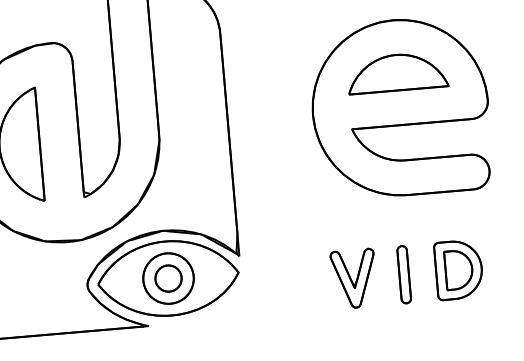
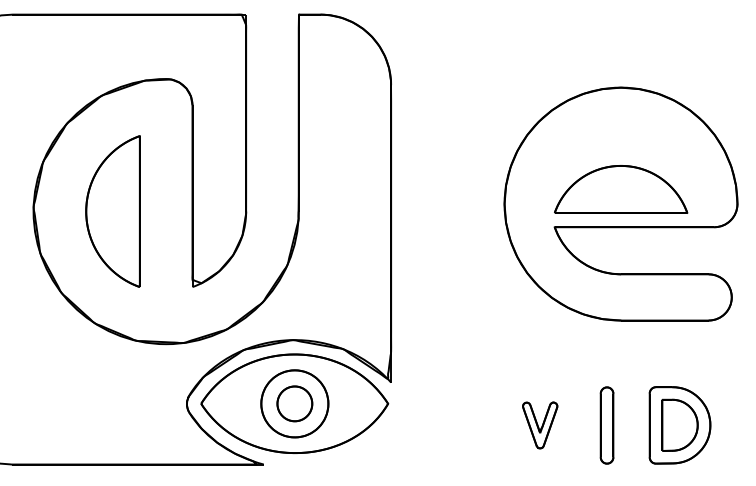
part: (397, 72) -> (621, 189), moved
part: (353, 279) -> (539, 425), size x0.6

